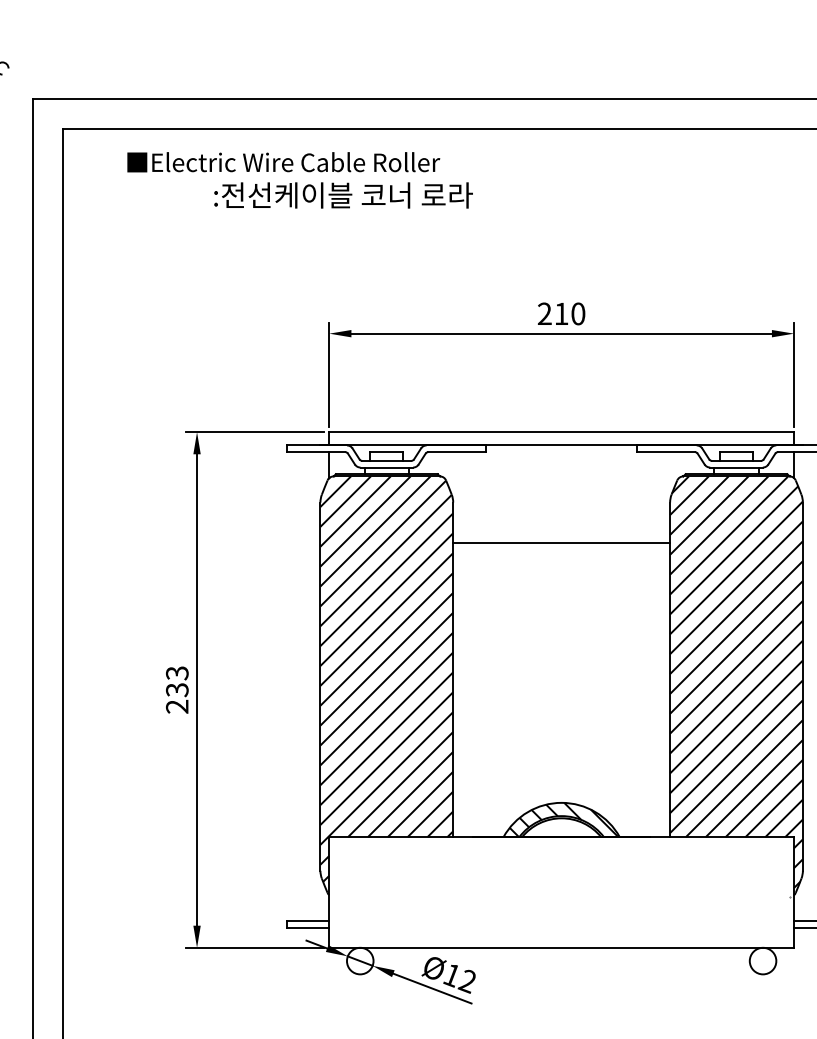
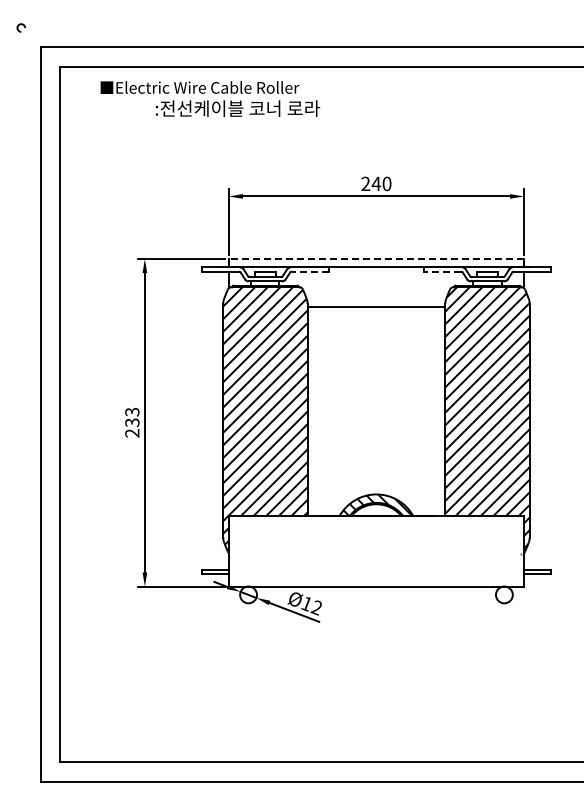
text: (561, 313) -> (376, 183), 210 -> 240
line: (561, 431) -> (376, 258), solid -> dashed
line: (456, 451) -> (309, 271), solid -> dashed
line: (665, 451) -> (442, 271), solid -> dashed
line: (561, 543) -> (376, 307), moved

